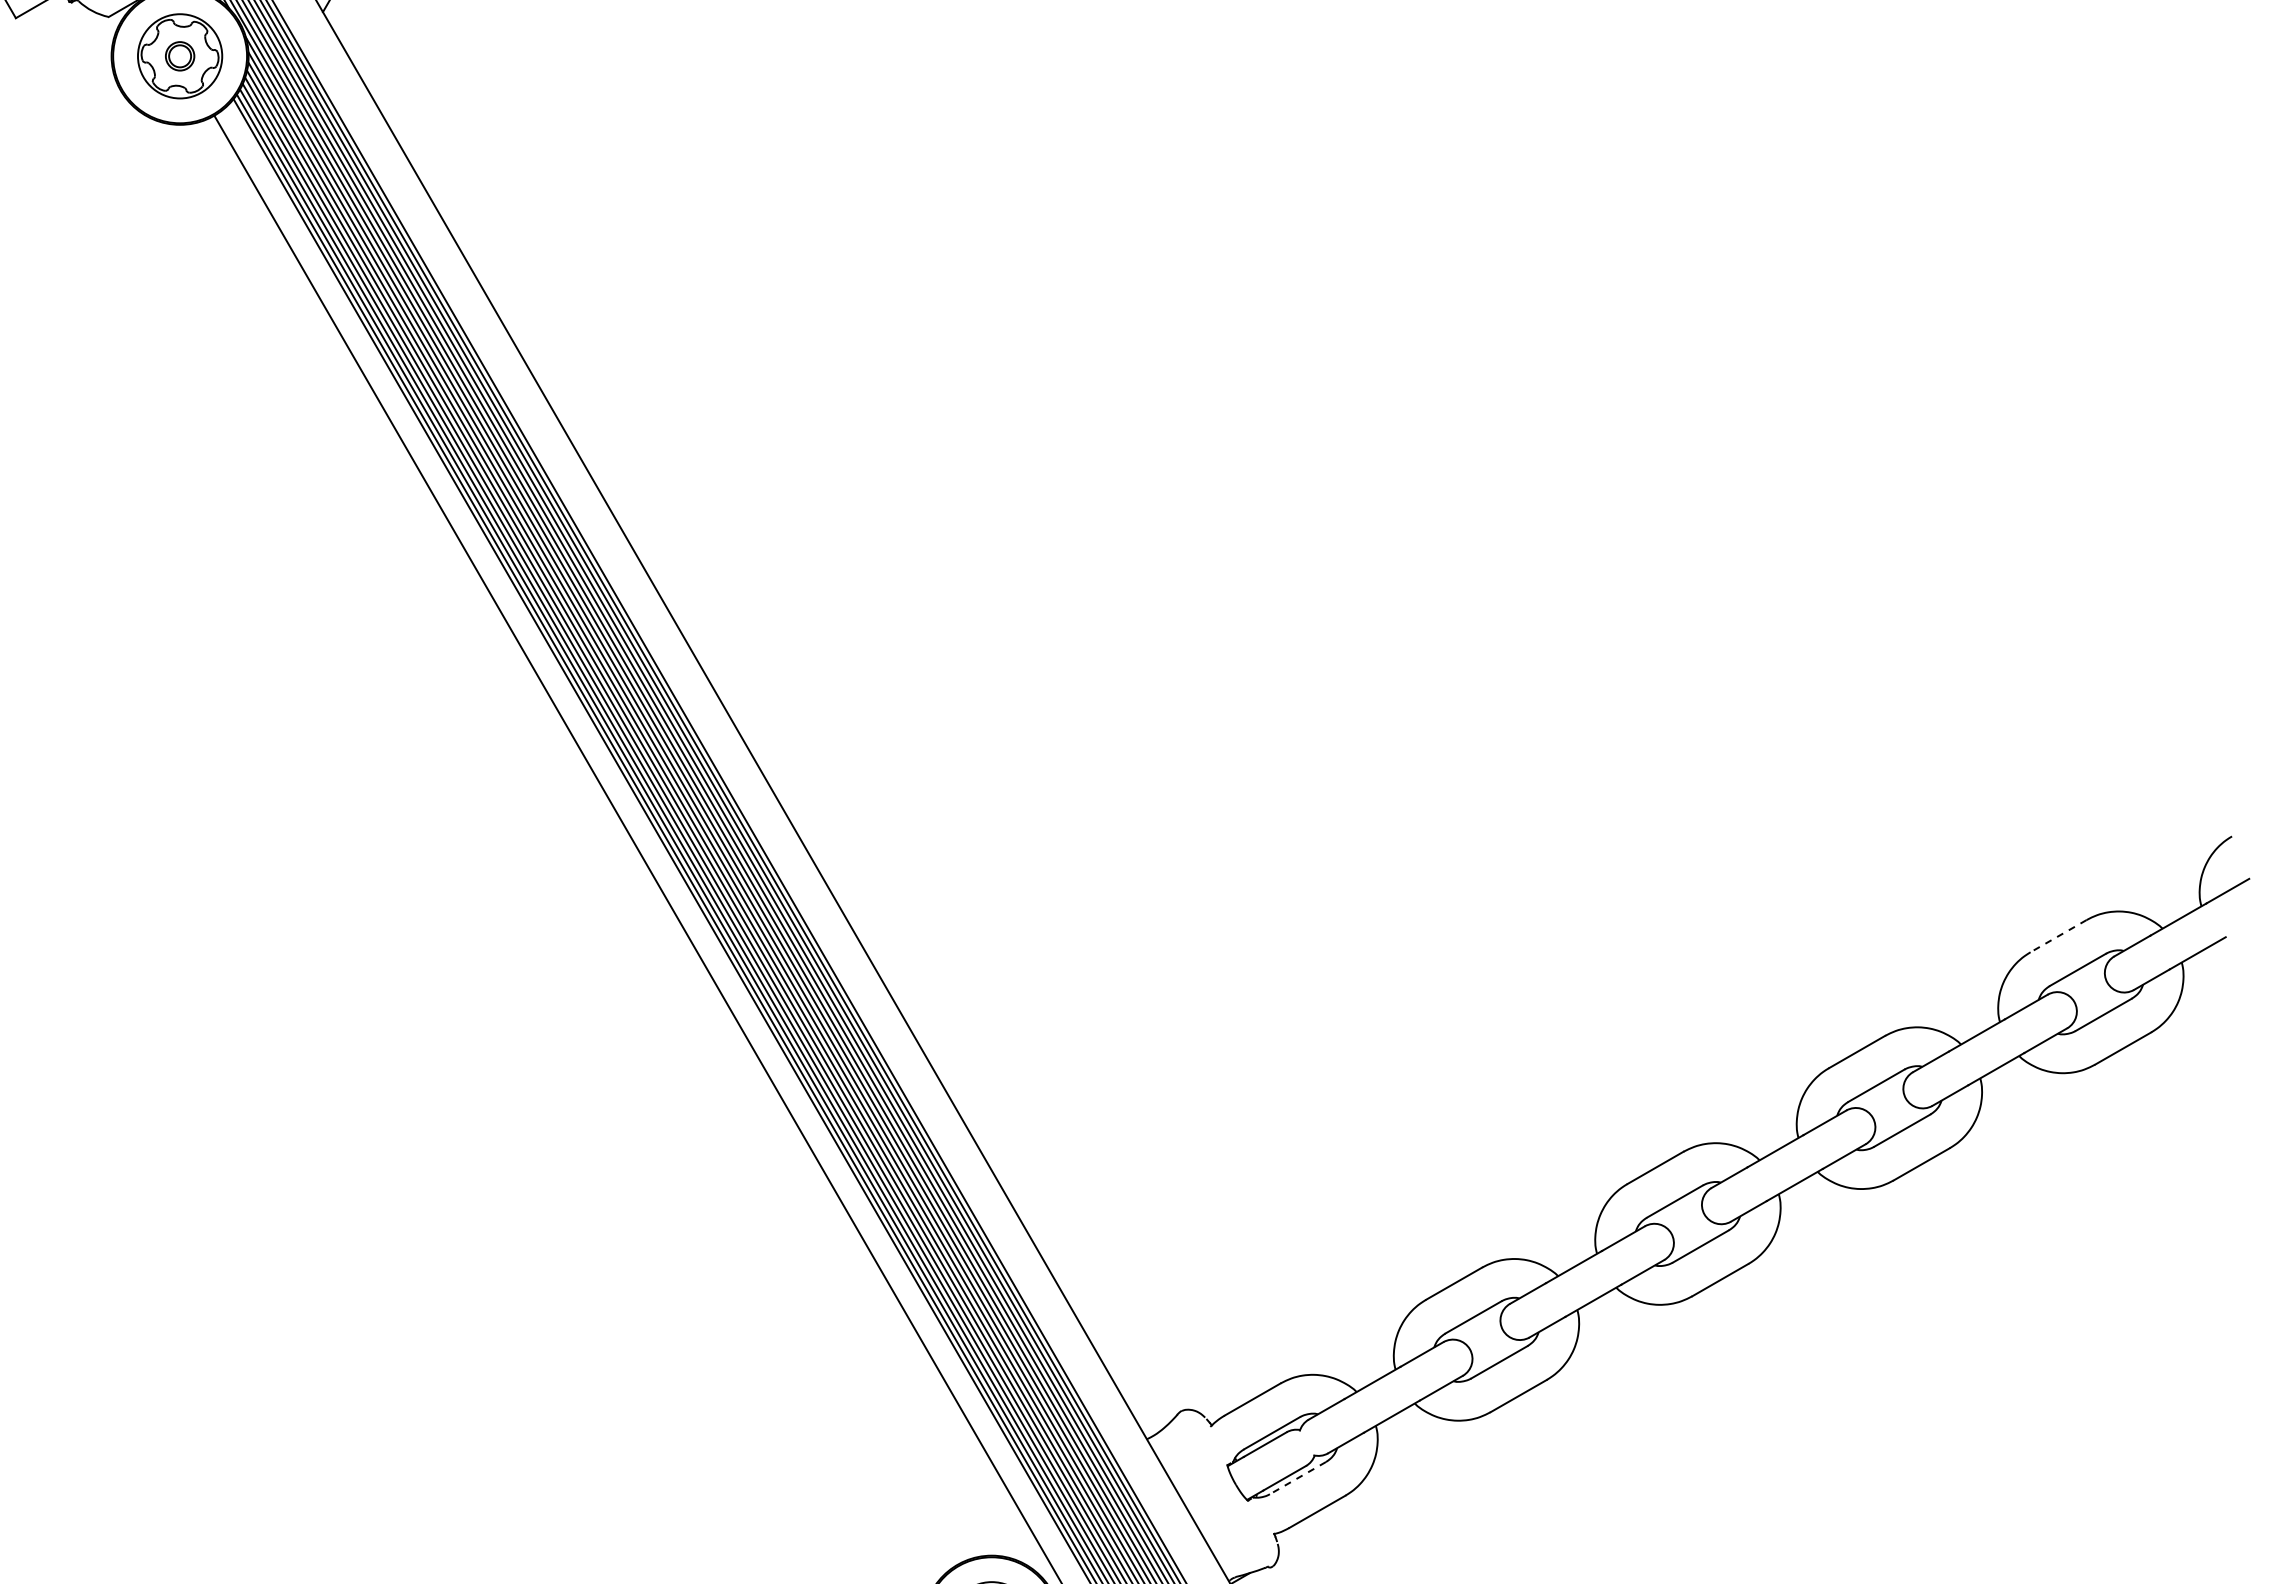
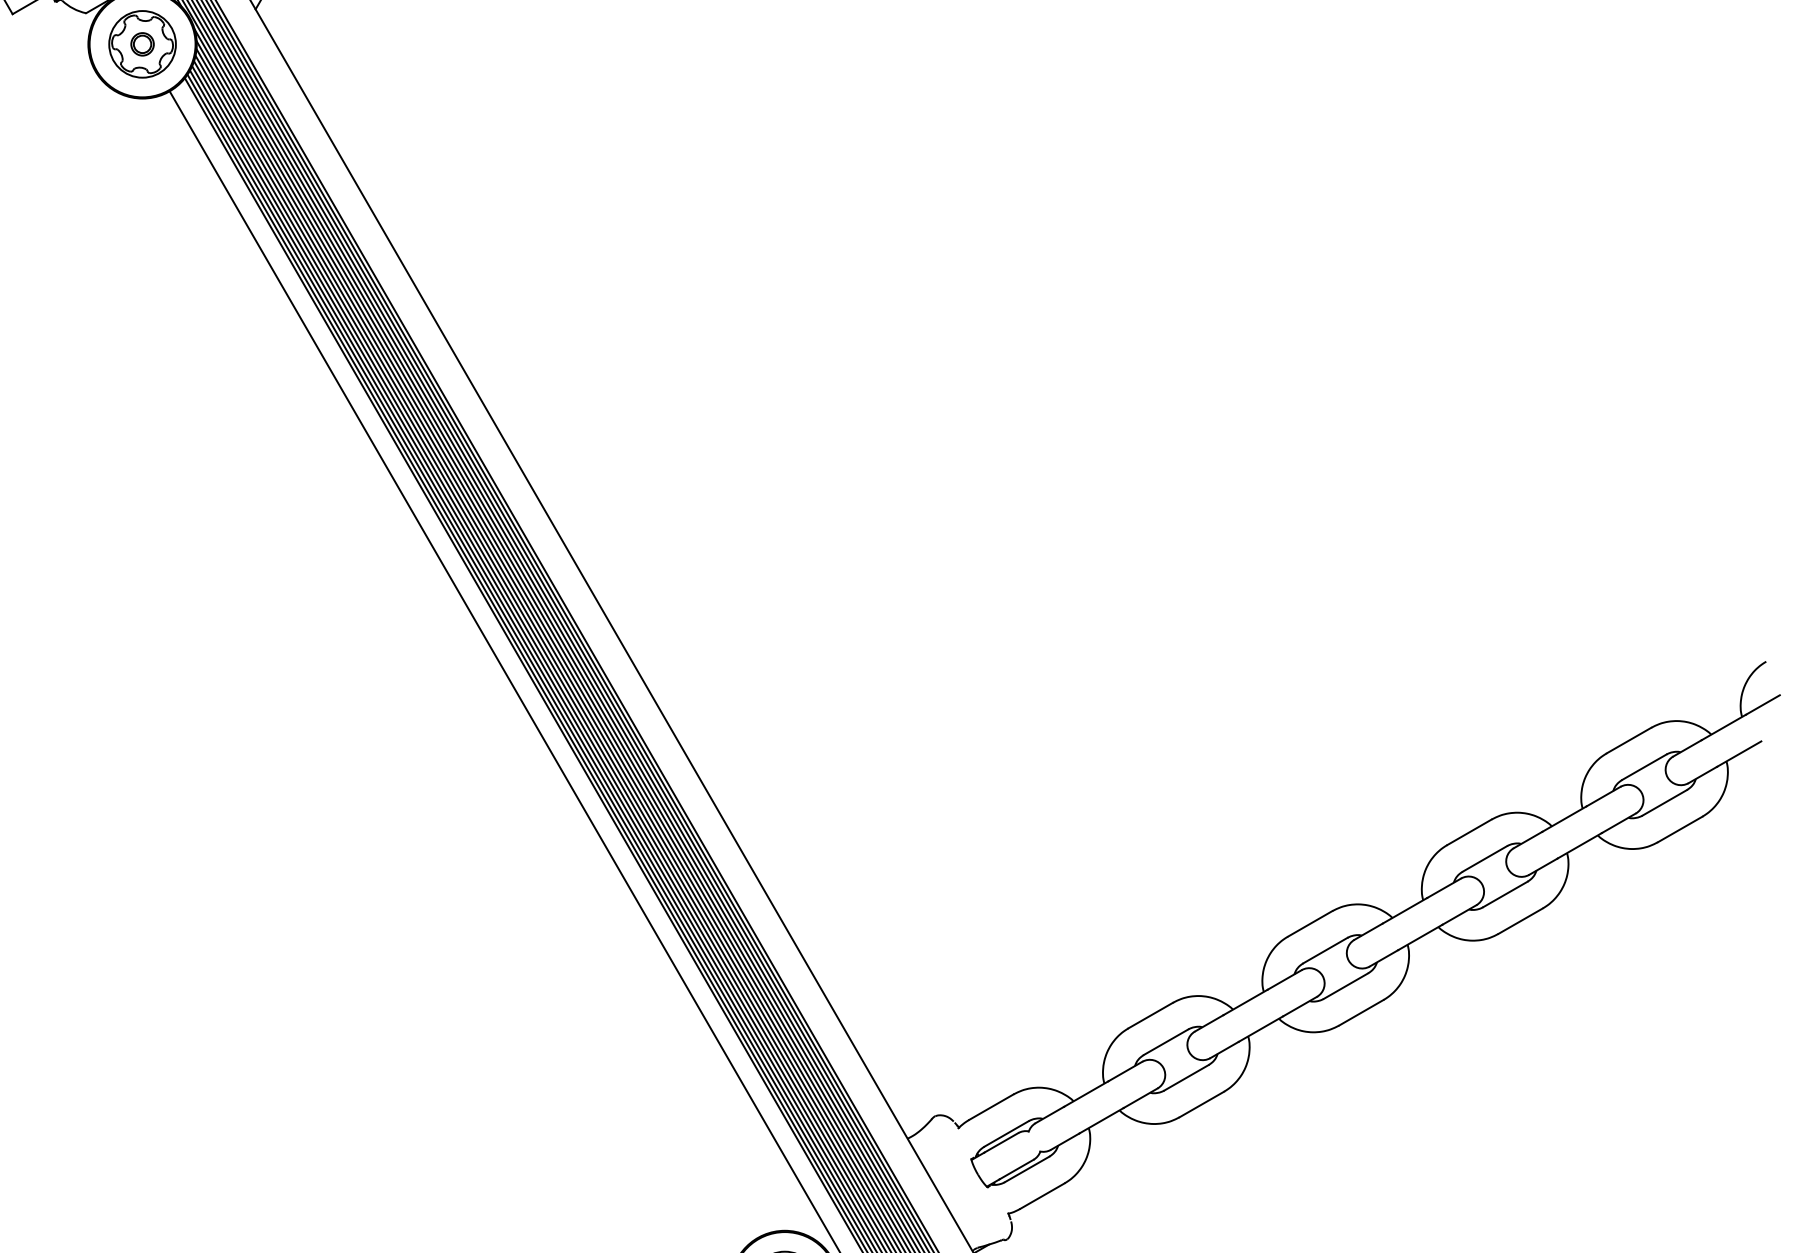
line: (2058, 936) -> (1628, 740), dashed -> solid
line: (1297, 1478) -> (1026, 1169), dashed -> solid

